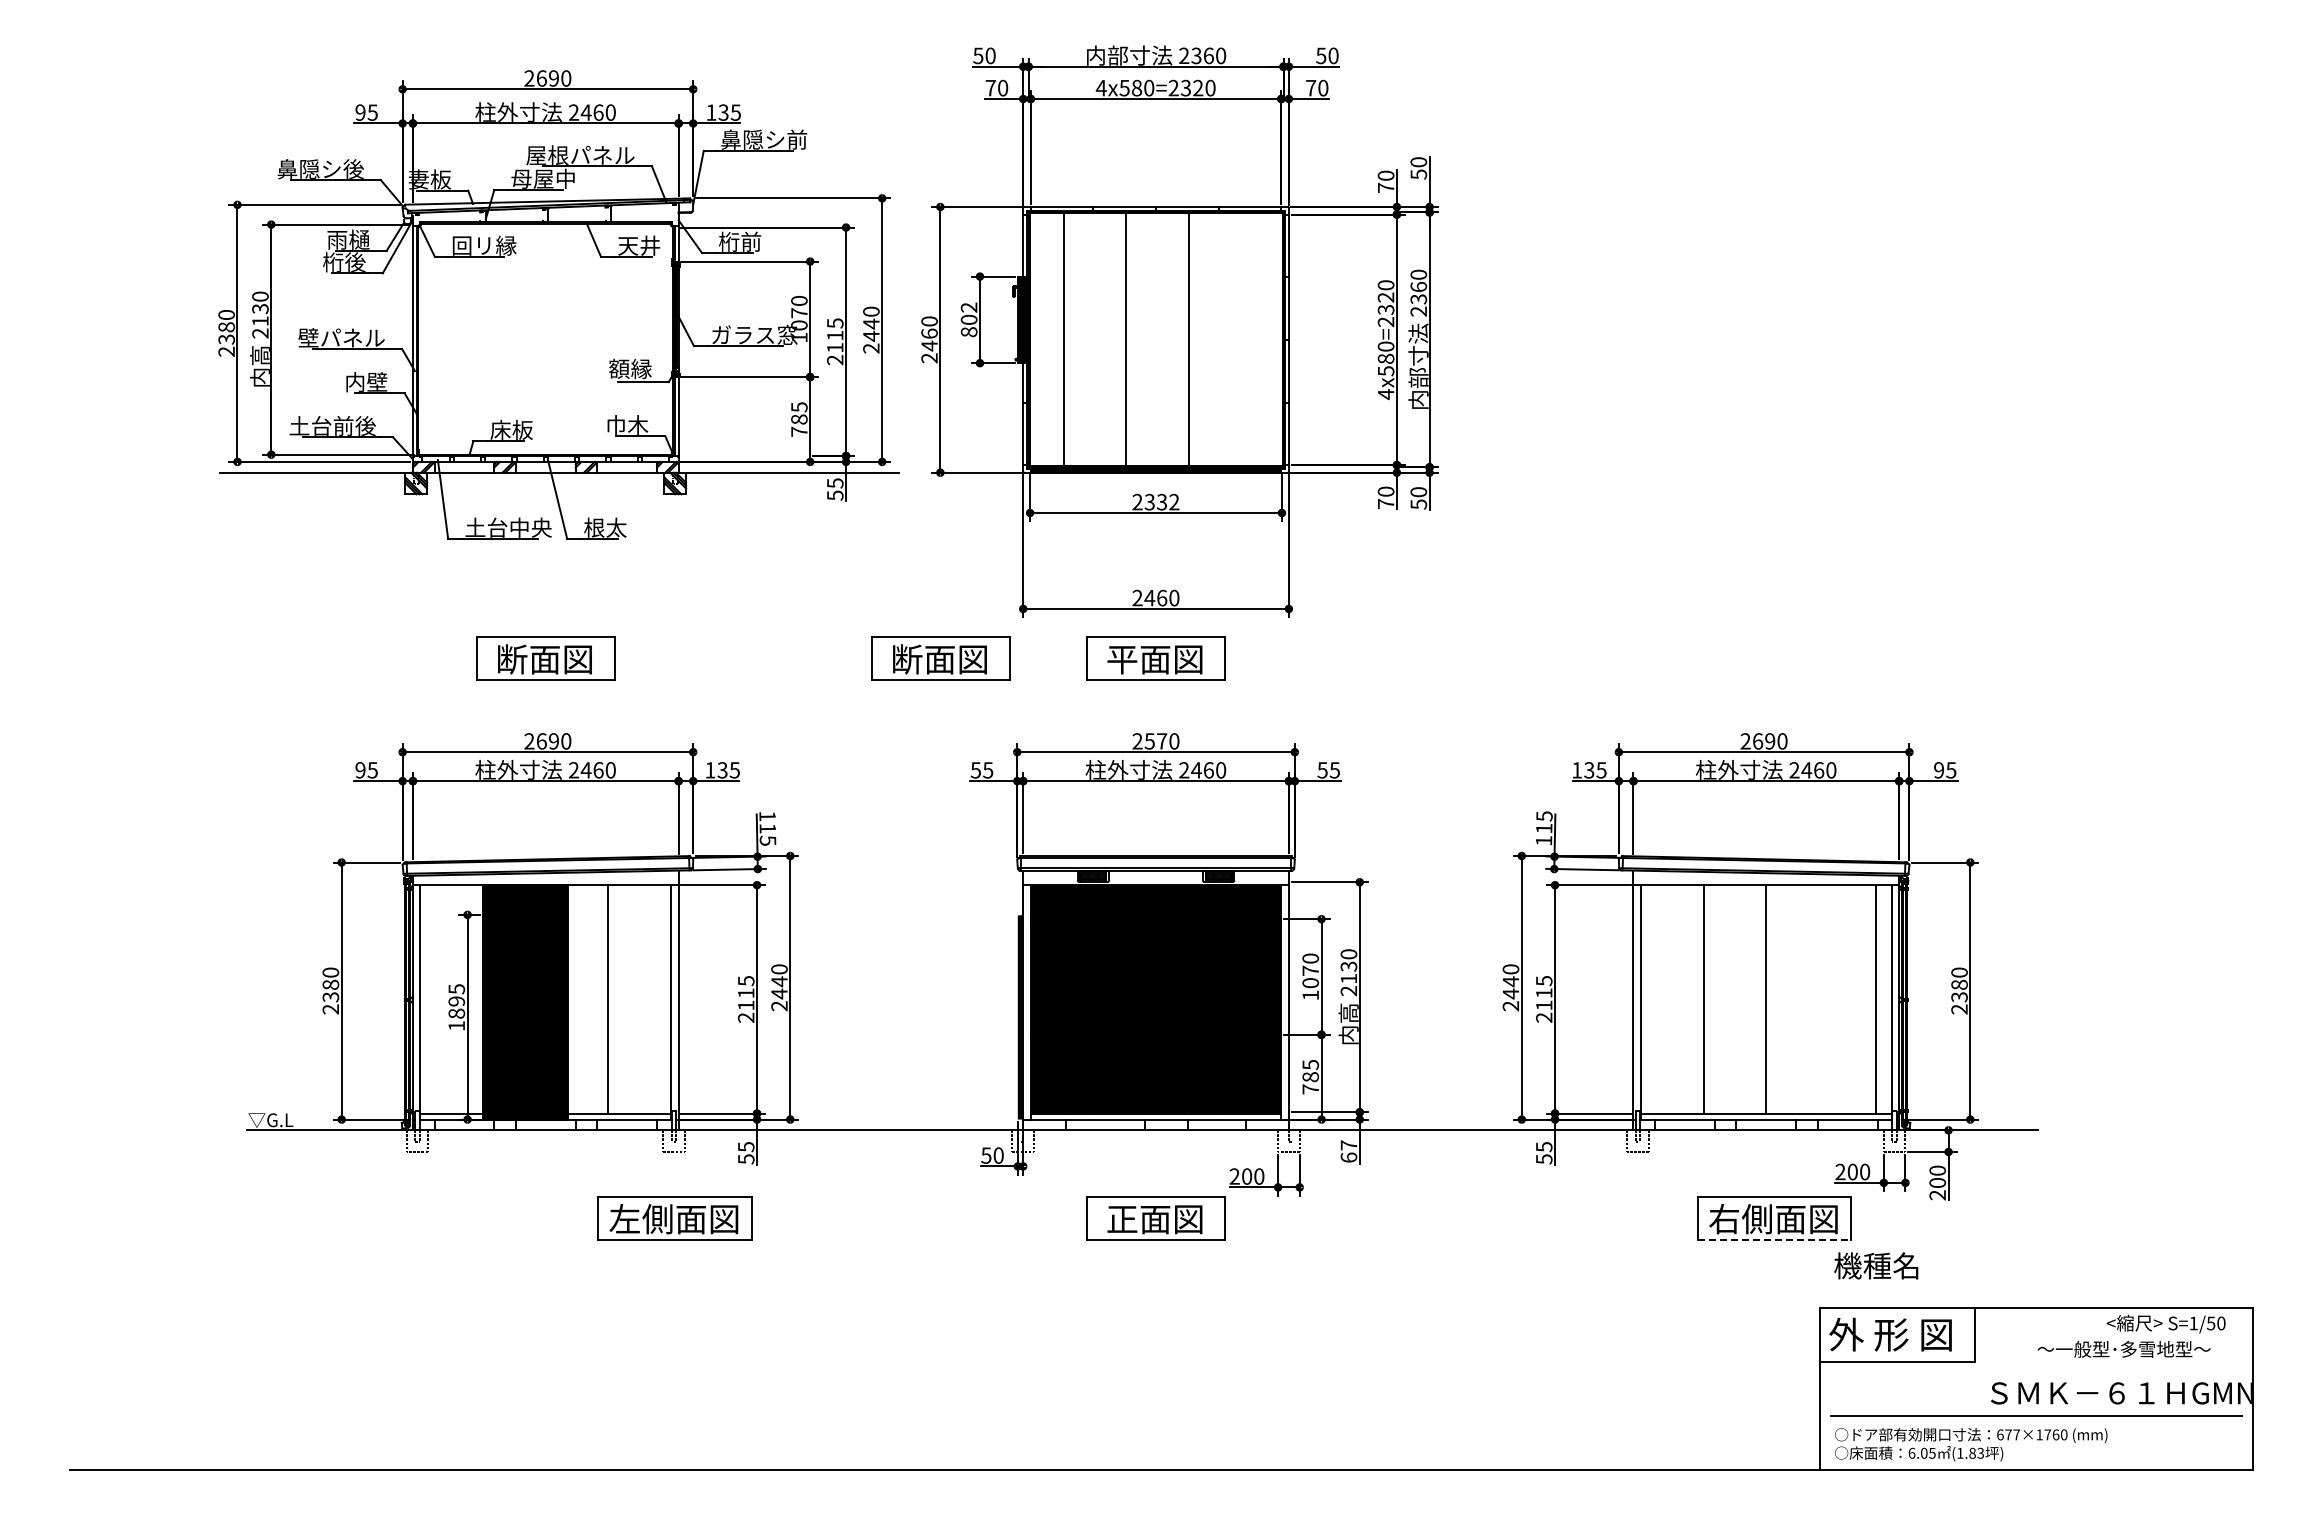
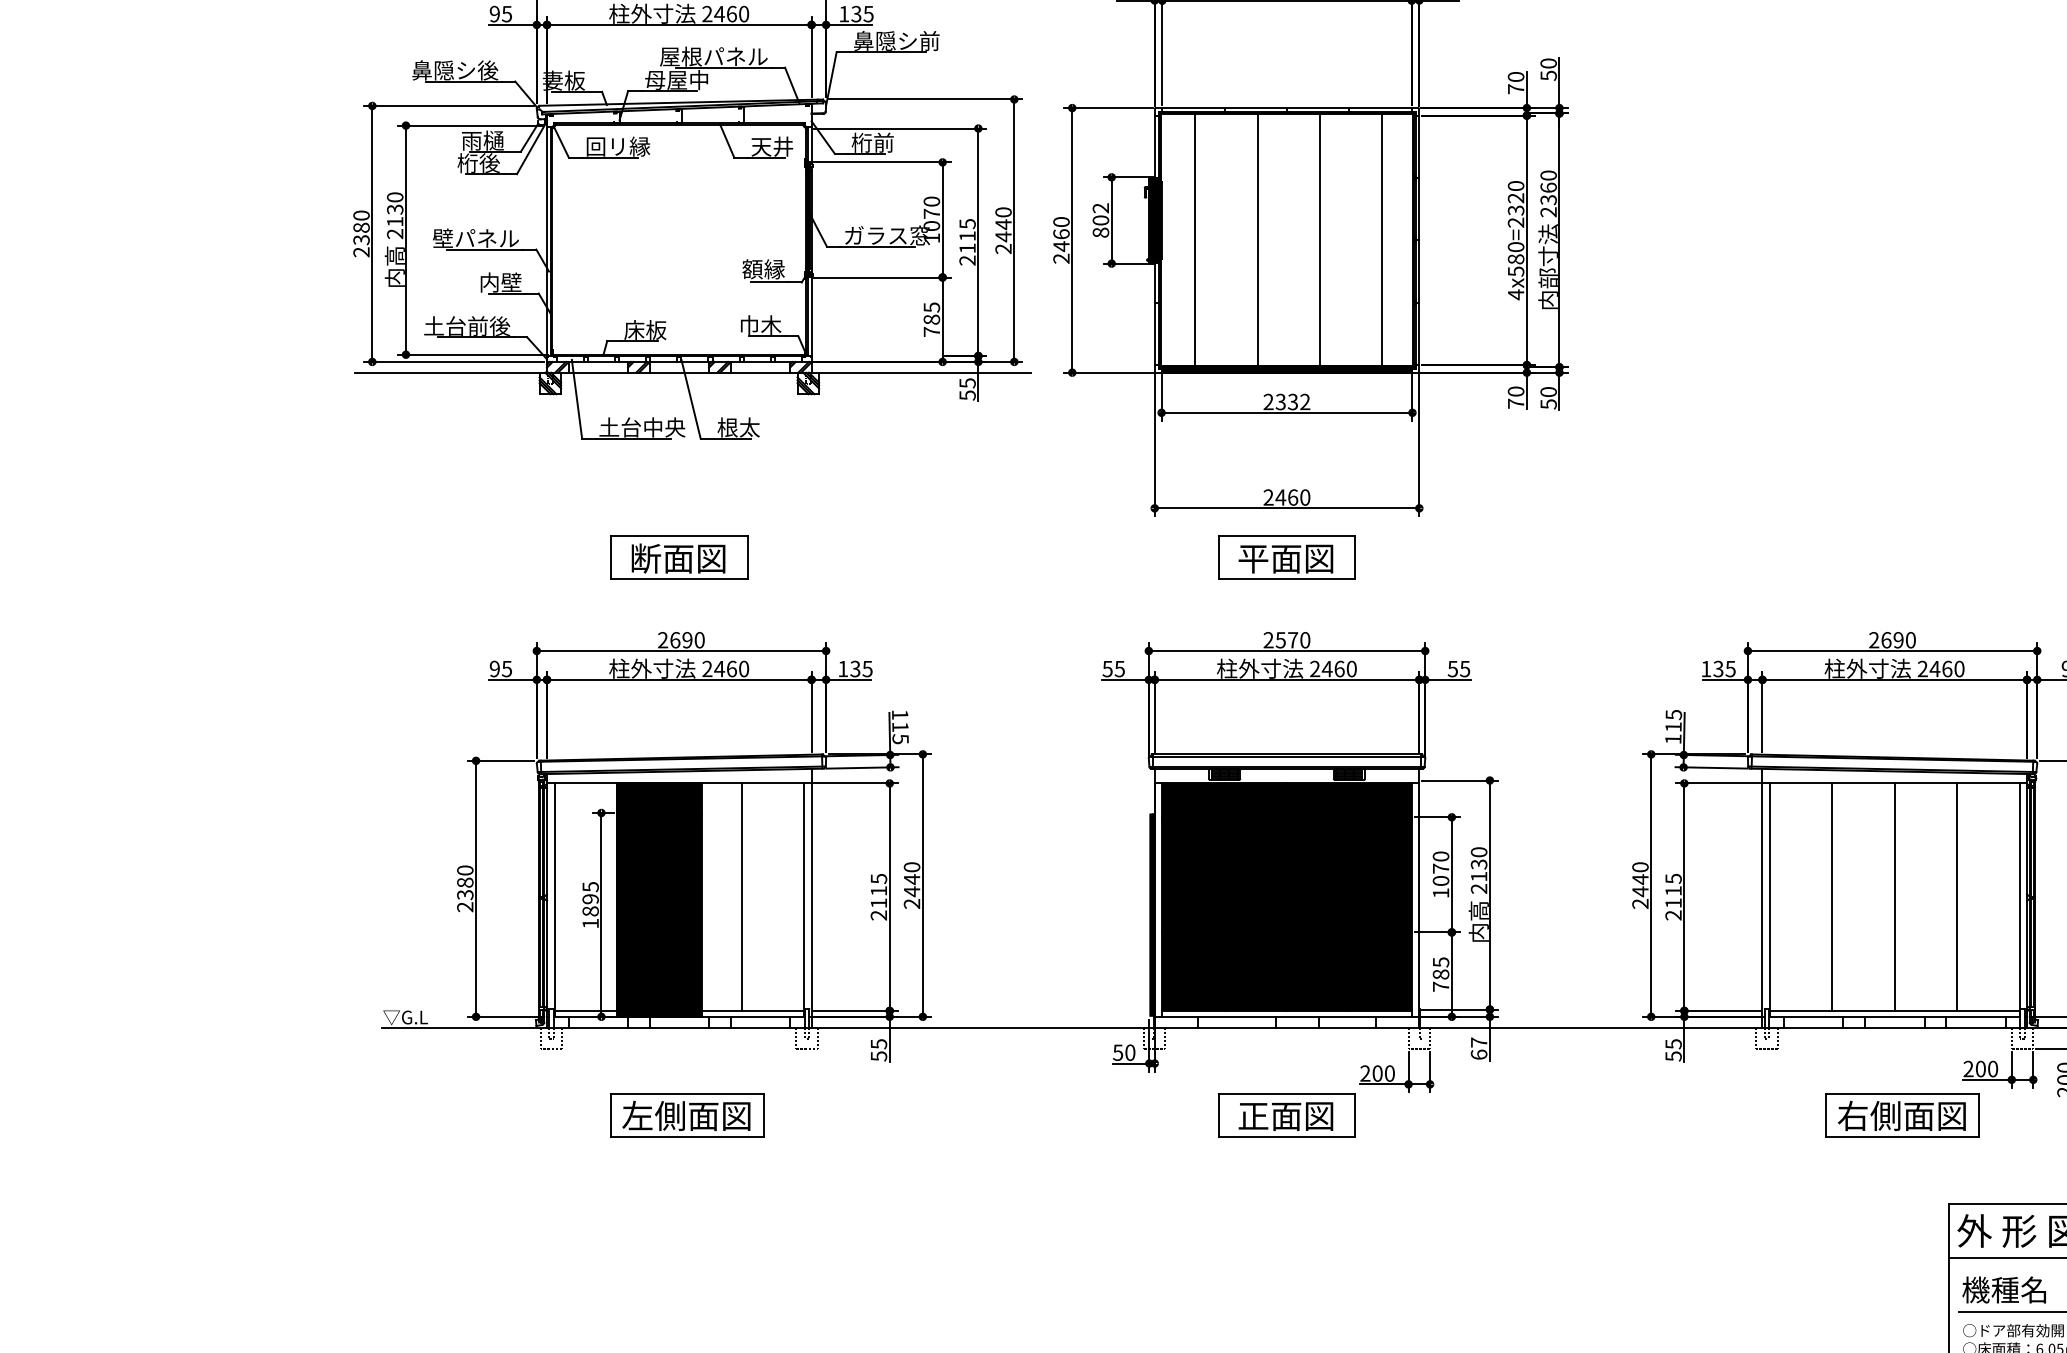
line: (1251, 339) -> (1382, 240), added
part: (940, 658) -> (1072, 557), removed
line: (1875, 999) -> (1956, 897), moved
part: (674, 1218) -> (687, 1115), moved
line: (1774, 1239) -> (1902, 1136), dashed -> solid
text: (1876, 1265) -> (2004, 1289), moved

